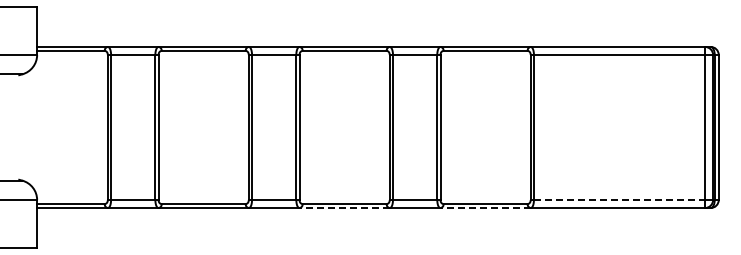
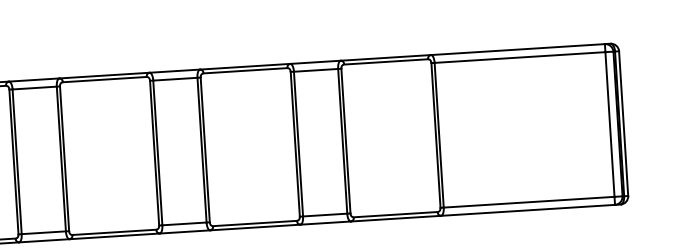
line: (619, 199) -> (529, 201), dashed -> solid
line: (344, 208) -> (255, 227), dashed -> solid
line: (485, 208) -> (395, 219), dashed -> solid

